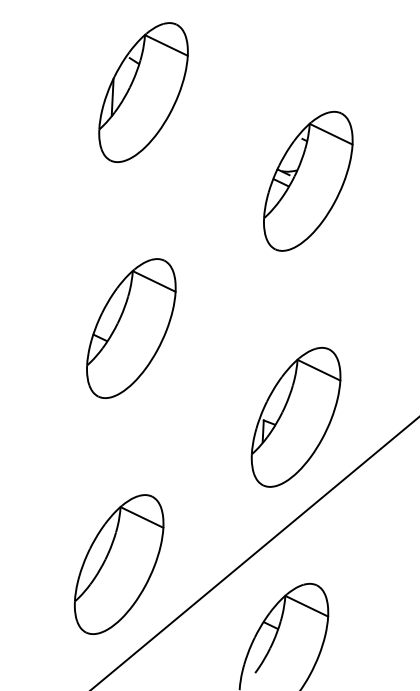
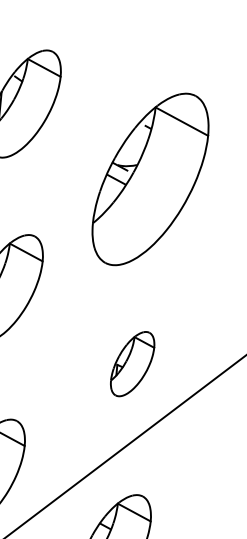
part: (308, 181) -> (150, 179), size x1.6
part: (295, 417) -> (132, 364), size x0.6

